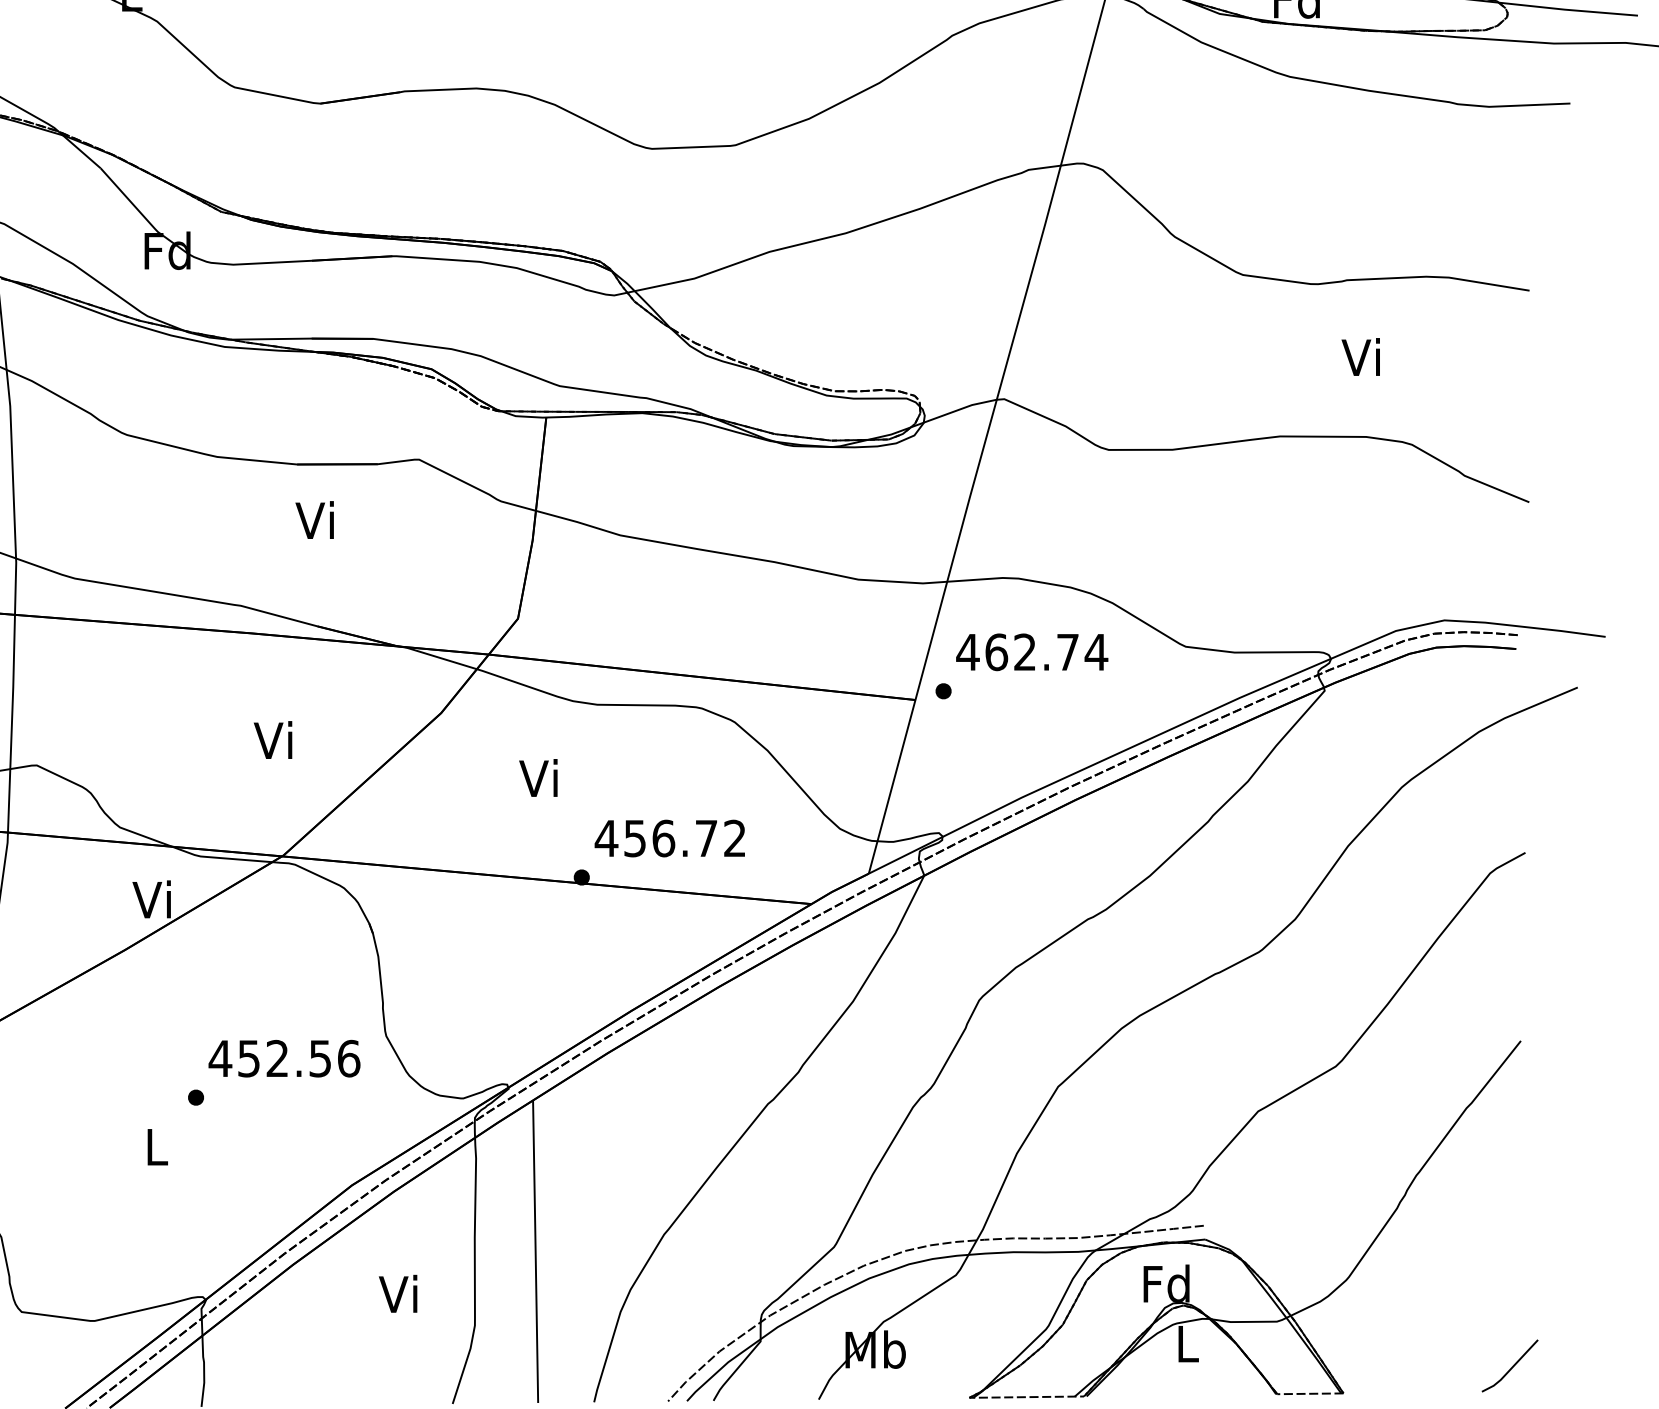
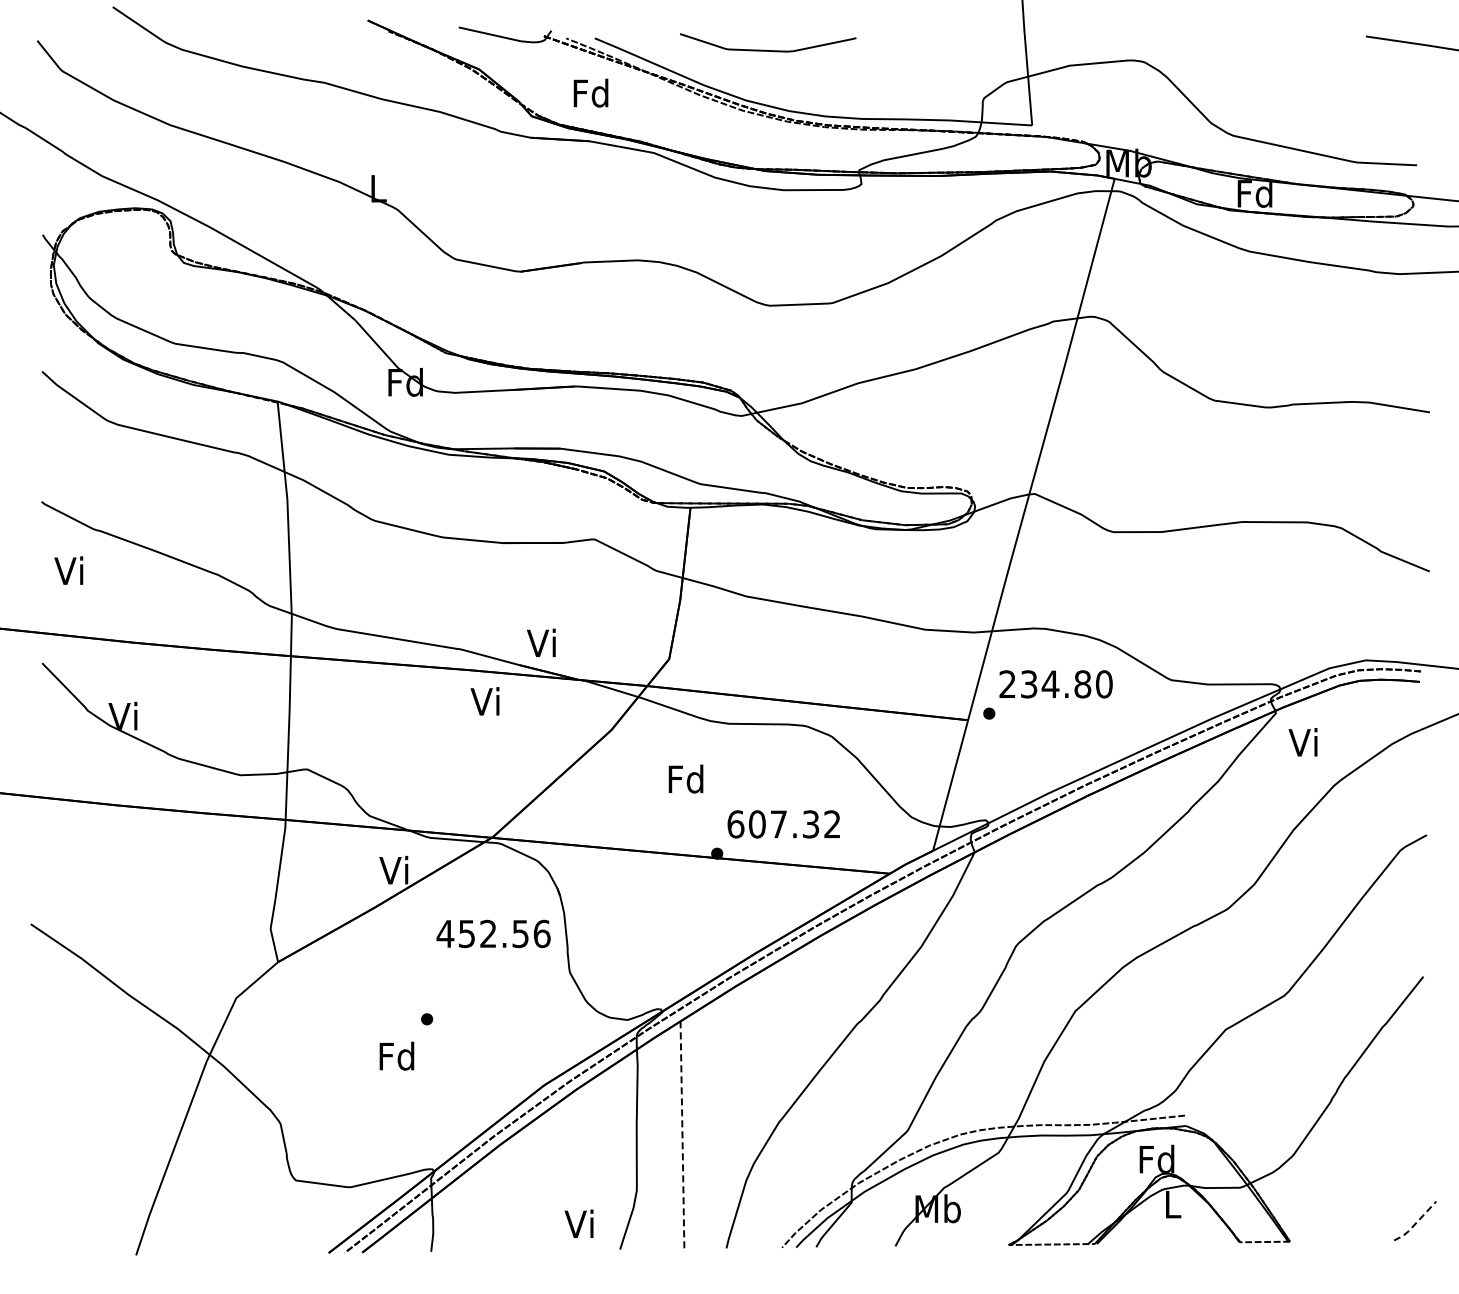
text: (1360, 357) -> (1302, 742), moved
text: (314, 519) -> (541, 642), moved
text: (1031, 652) -> (1055, 684), 462.74 -> 234.80
text: (272, 740) -> (484, 701), moved
text: (539, 777) -> (685, 778), Vi -> Fd
text: (655, 838) -> (772, 824), 456.72 -> 607.32
text: (284, 1058) -> (493, 933), moved
text: (155, 1145) -> (396, 1055), L -> Fd
line: (535, 1252) -> (682, 1135), solid -> dashed
text: (397, 1293) -> (578, 1223), moved
line: (1511, 1369) -> (1416, 1223), solid -> dashed

